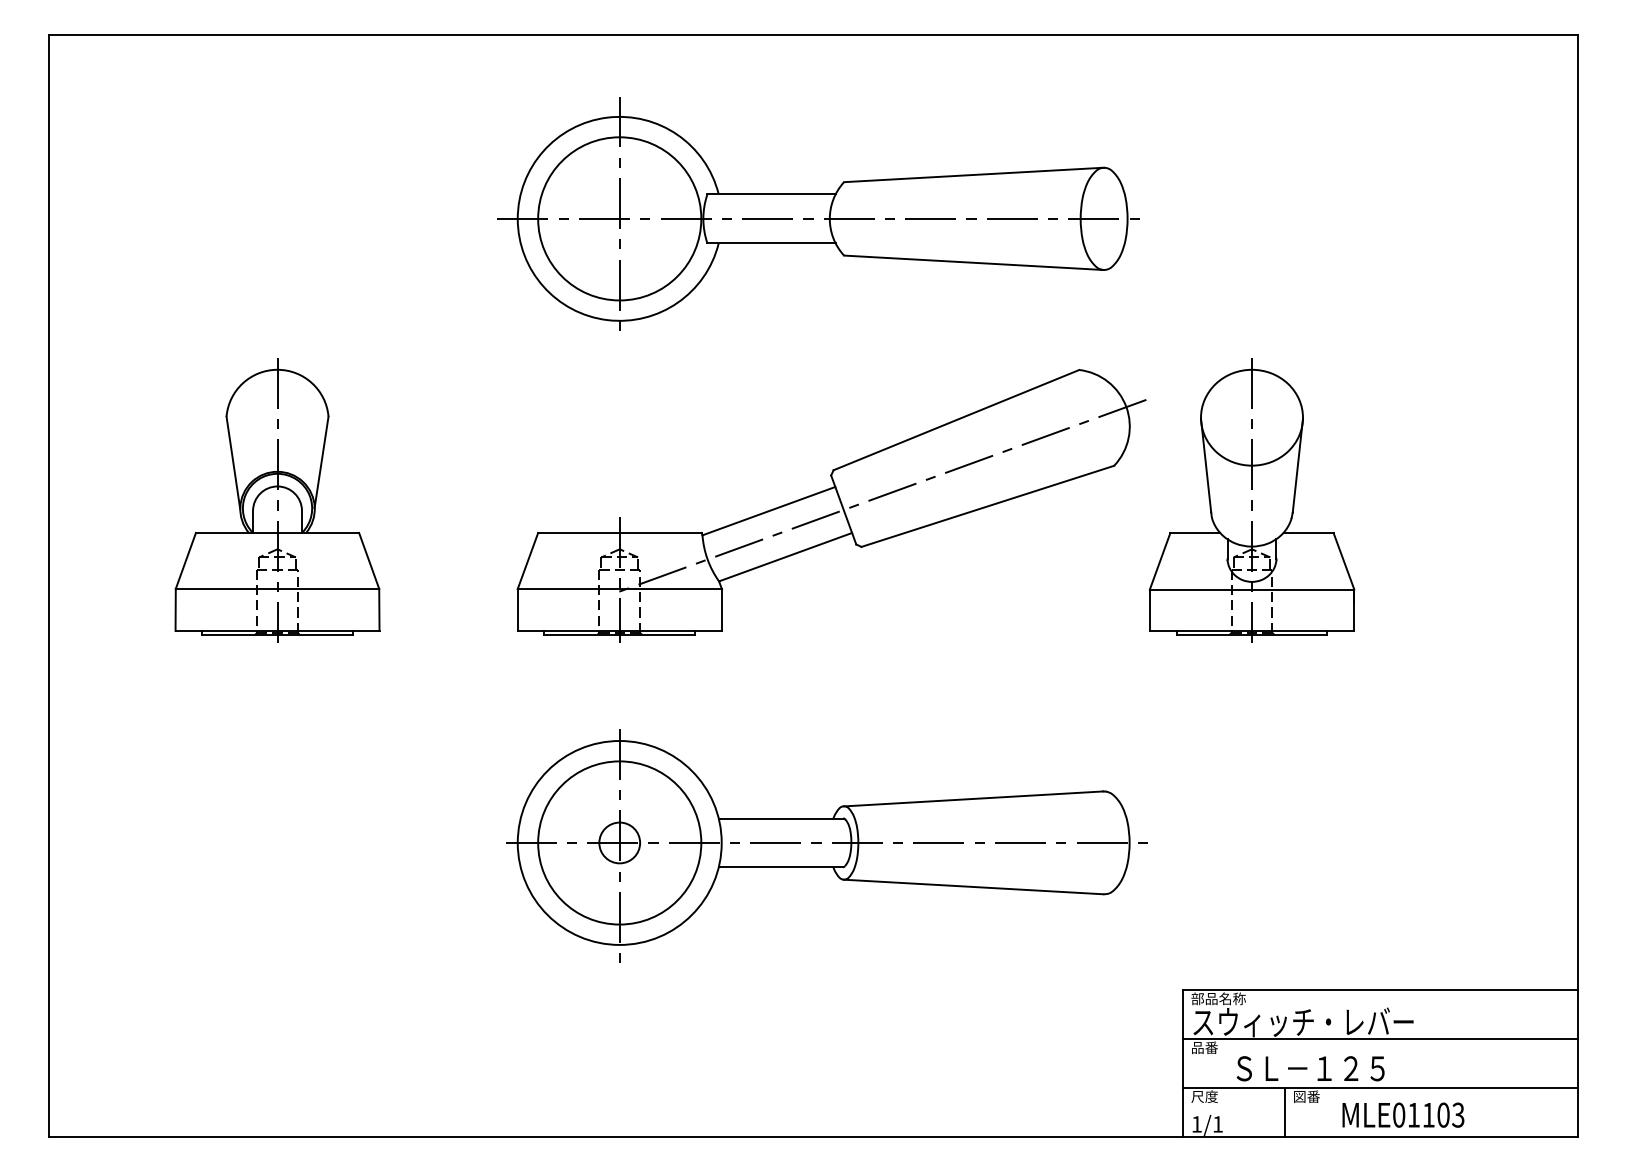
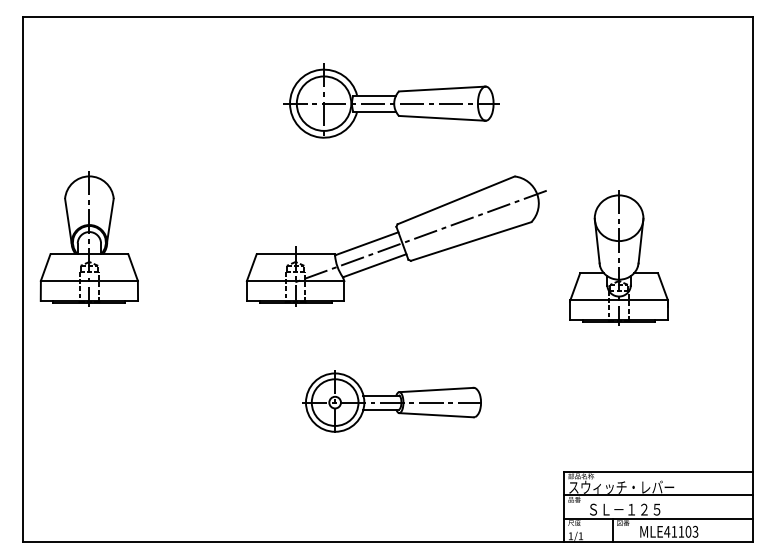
part: (818, 212) -> (390, 101), size x0.7
part: (275, 500) -> (88, 238), moved
part: (1250, 500) -> (618, 257), moved
part: (827, 846) -> (394, 403), size x0.6
text: (1399, 1114) -> (667, 531), MLE01103 -> MLE41103

